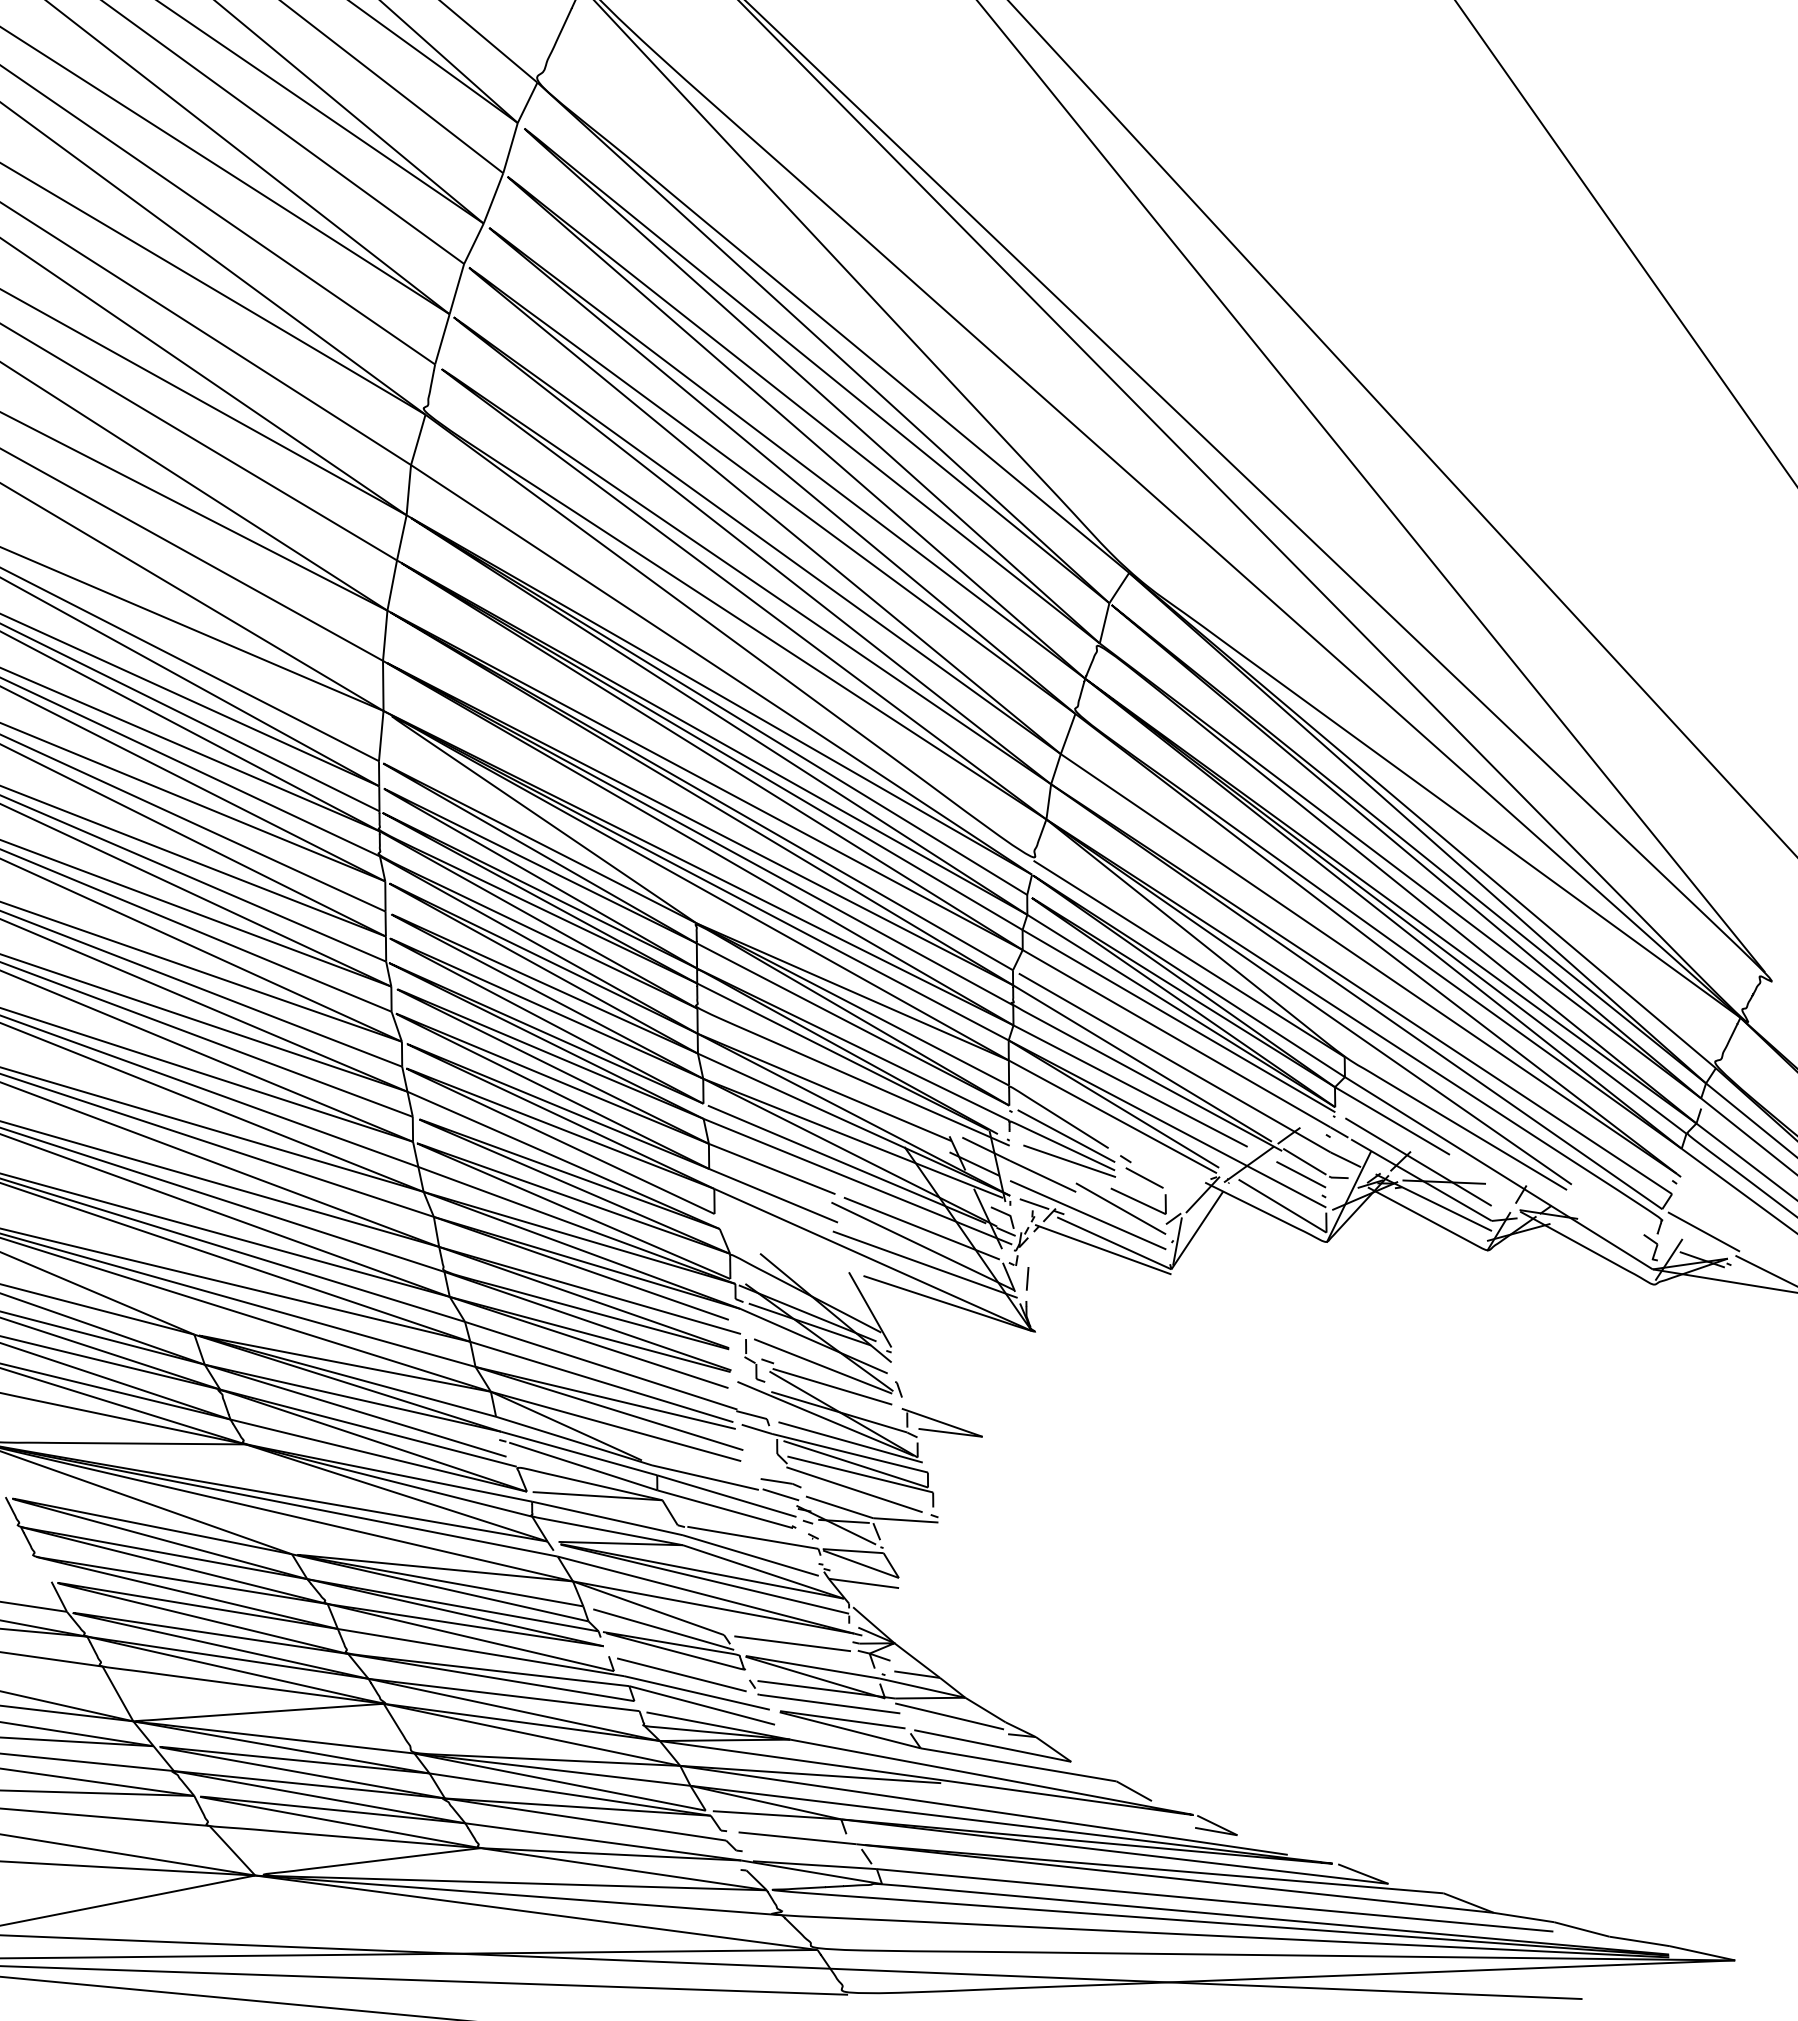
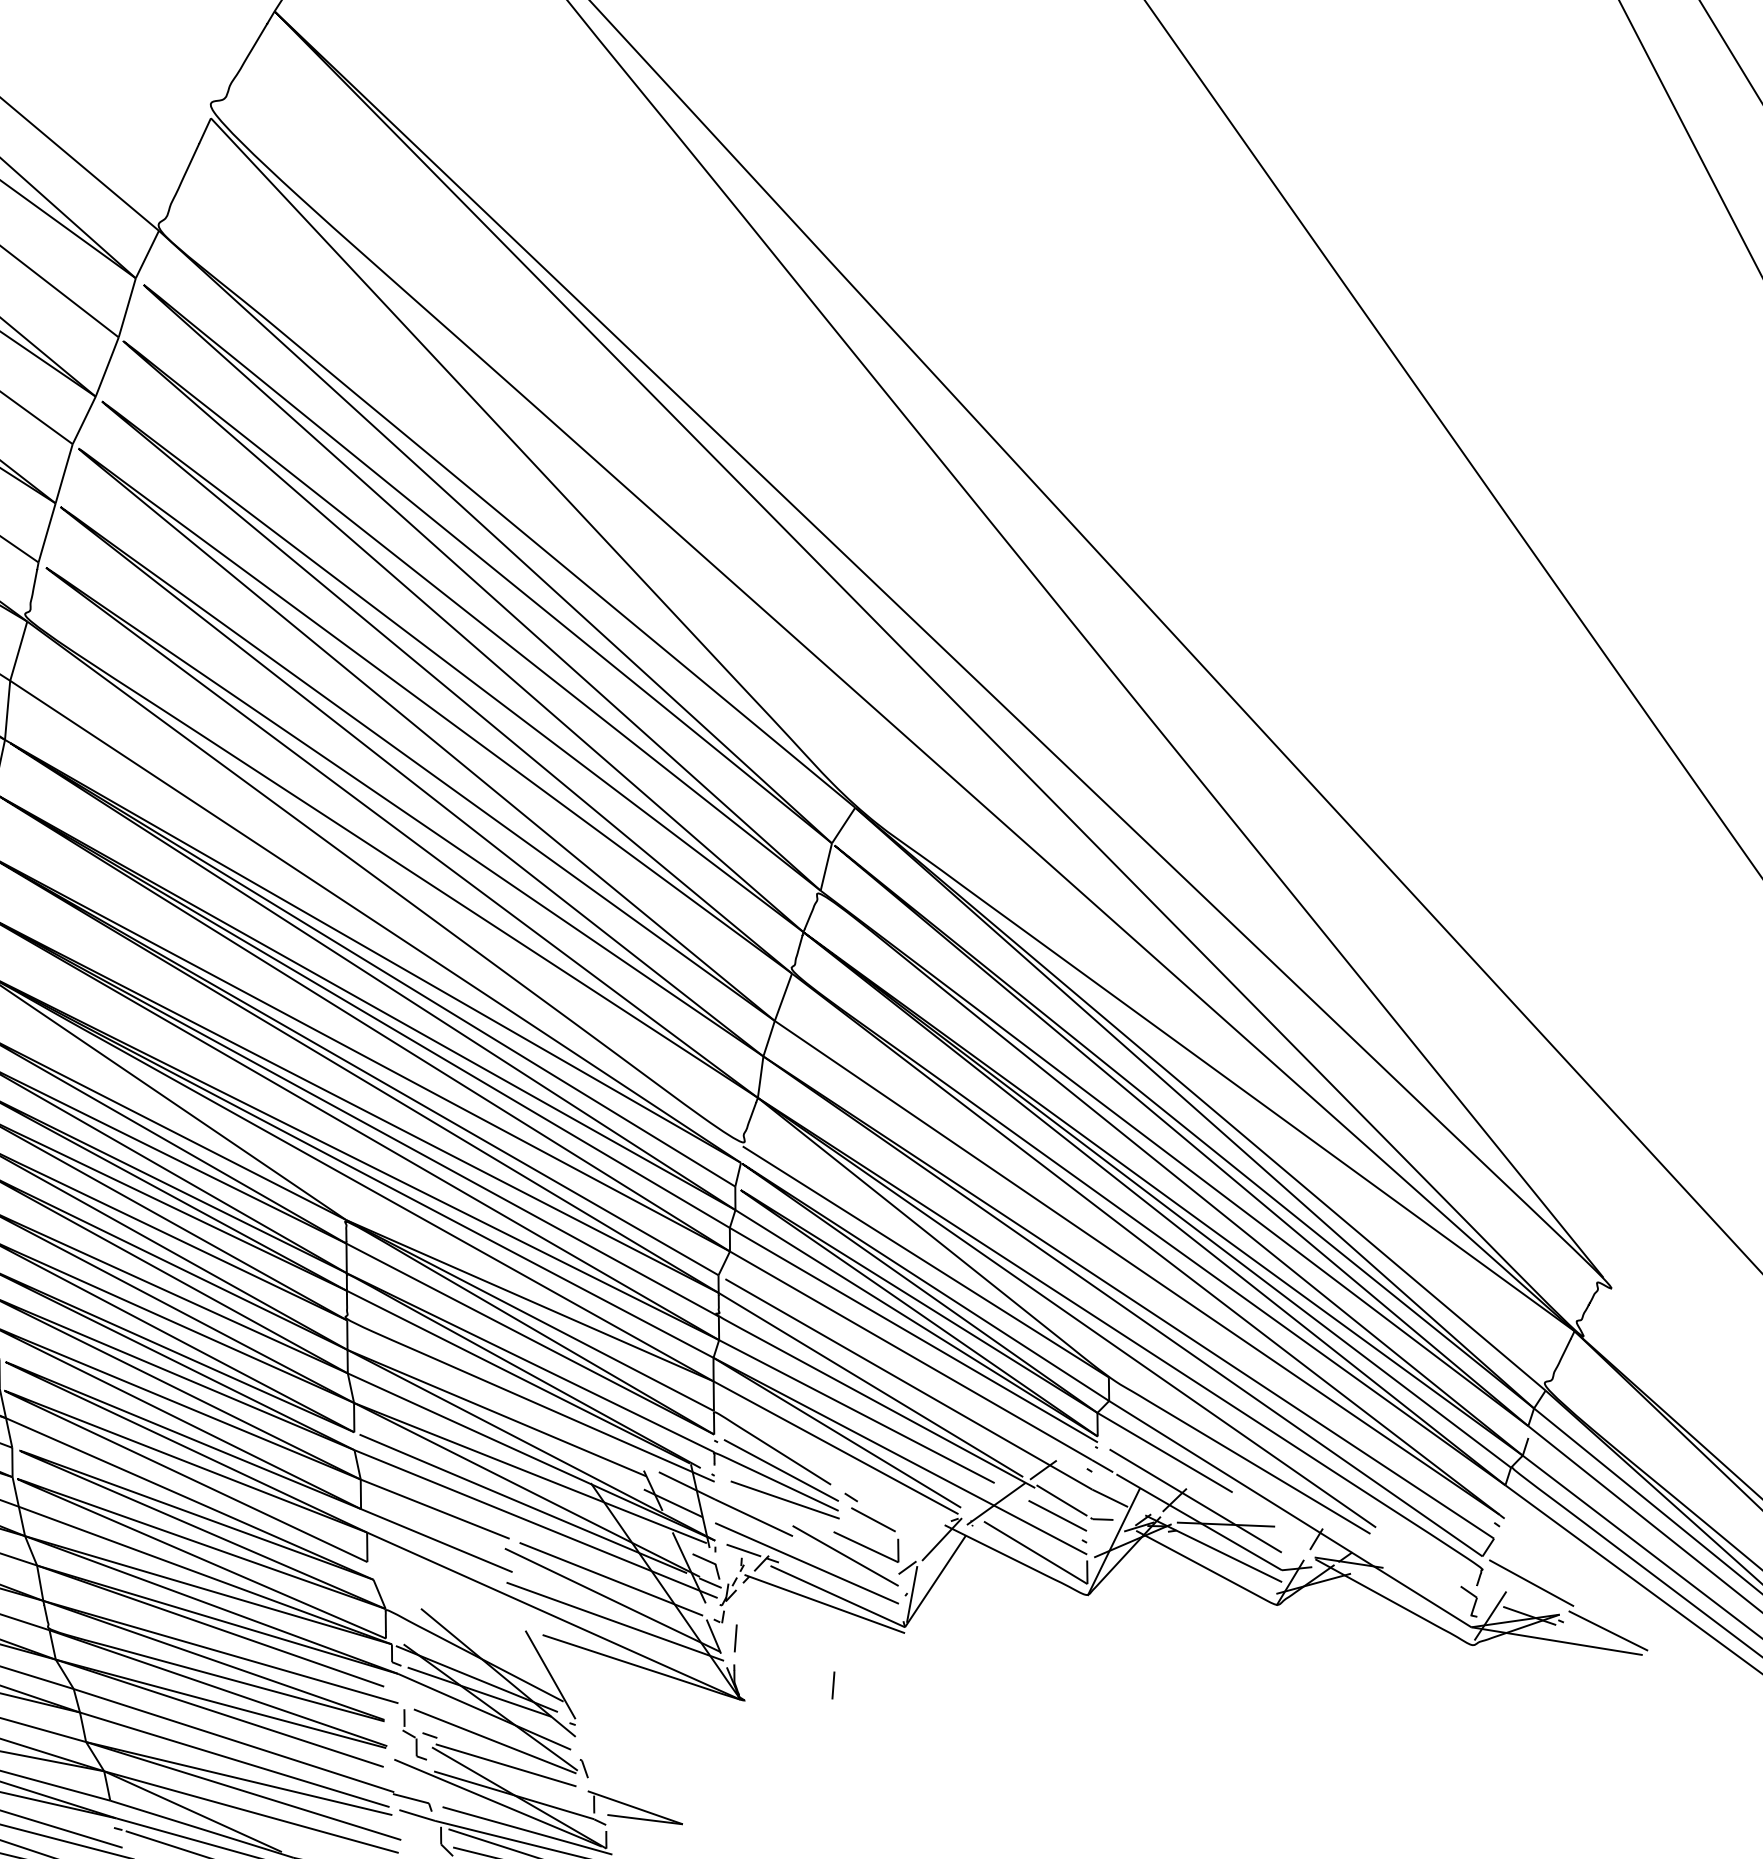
line: (1110, 1318) -> (833, 1685), added

